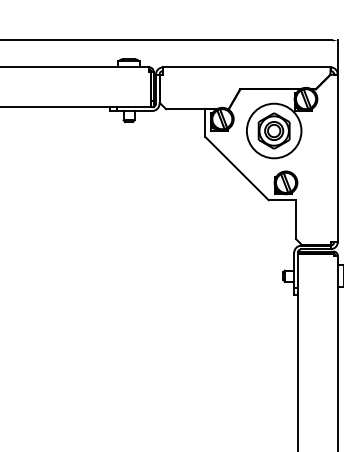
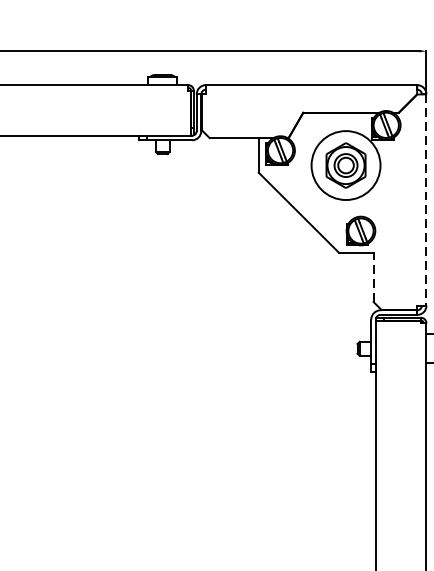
line: (337, 158) -> (426, 200), solid -> dashed
line: (296, 219) -> (374, 277), solid -> dashed

